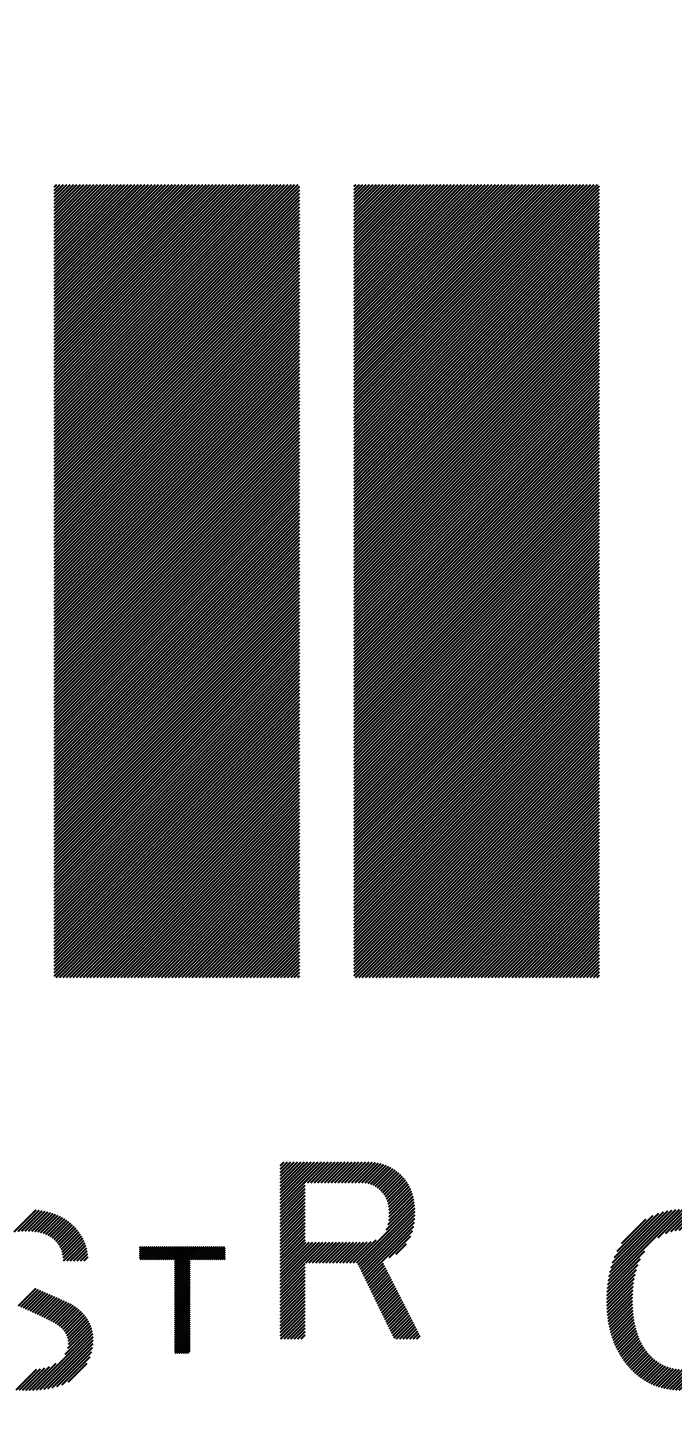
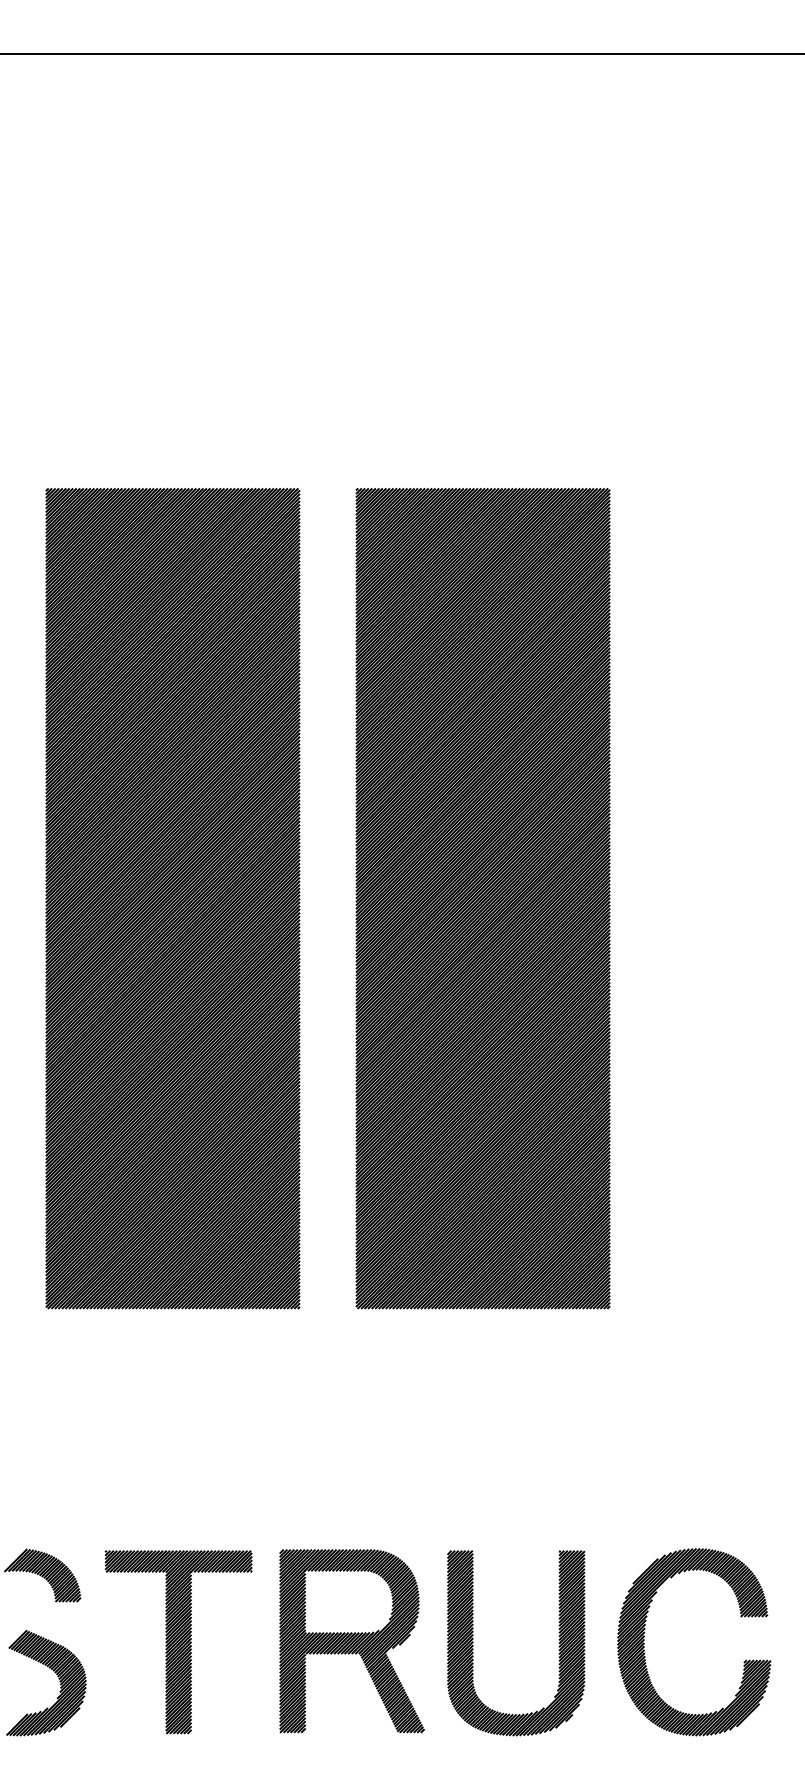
part: (349, 1250) -> (351, 1641), moved
part: (182, 1300) -> (178, 1642), size x1.67
part: (549, 1301) -> (558, 1643), added

